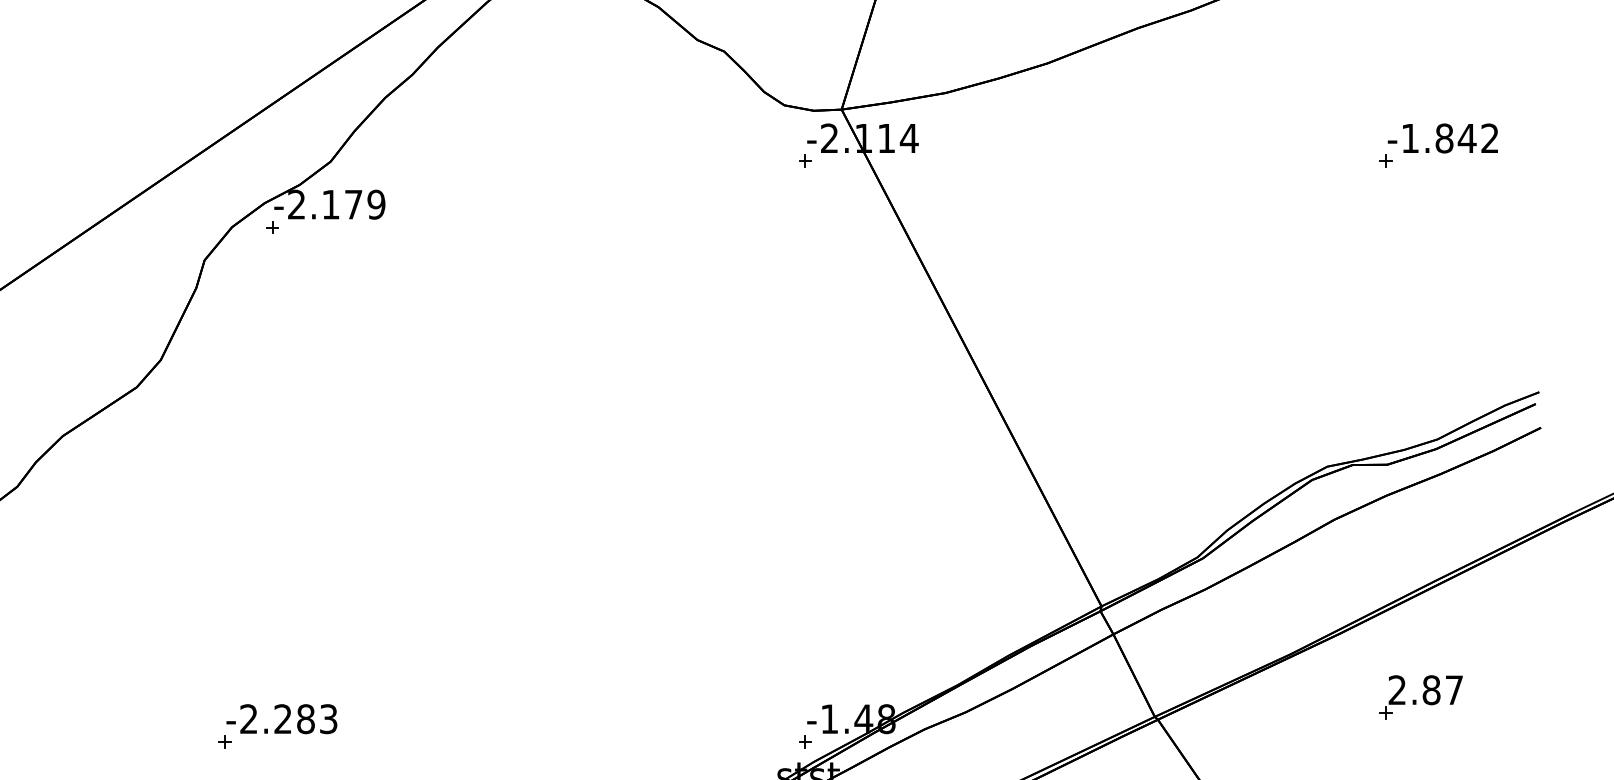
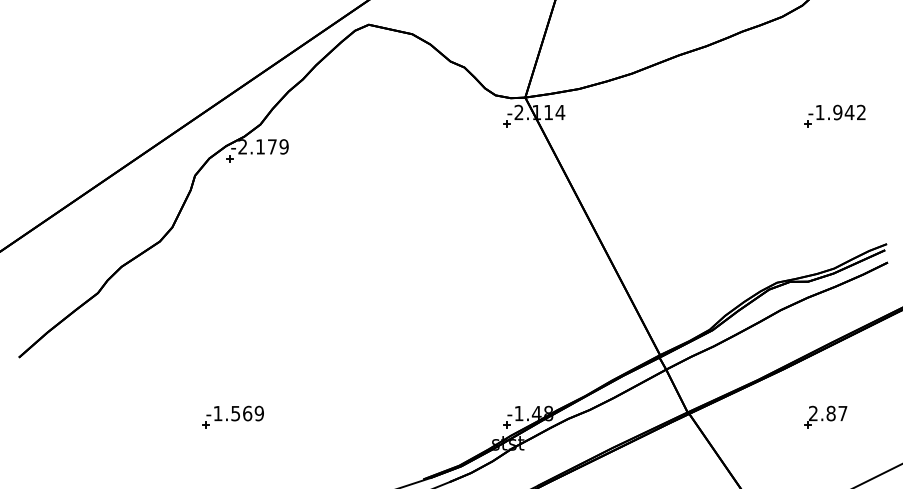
text: (1443, 138) -> (837, 112), -1.842 -> -1.942
part: (1420, 695) -> (825, 416), moved
text: (288, 718) -> (238, 413), -2.283 -> -1.569

